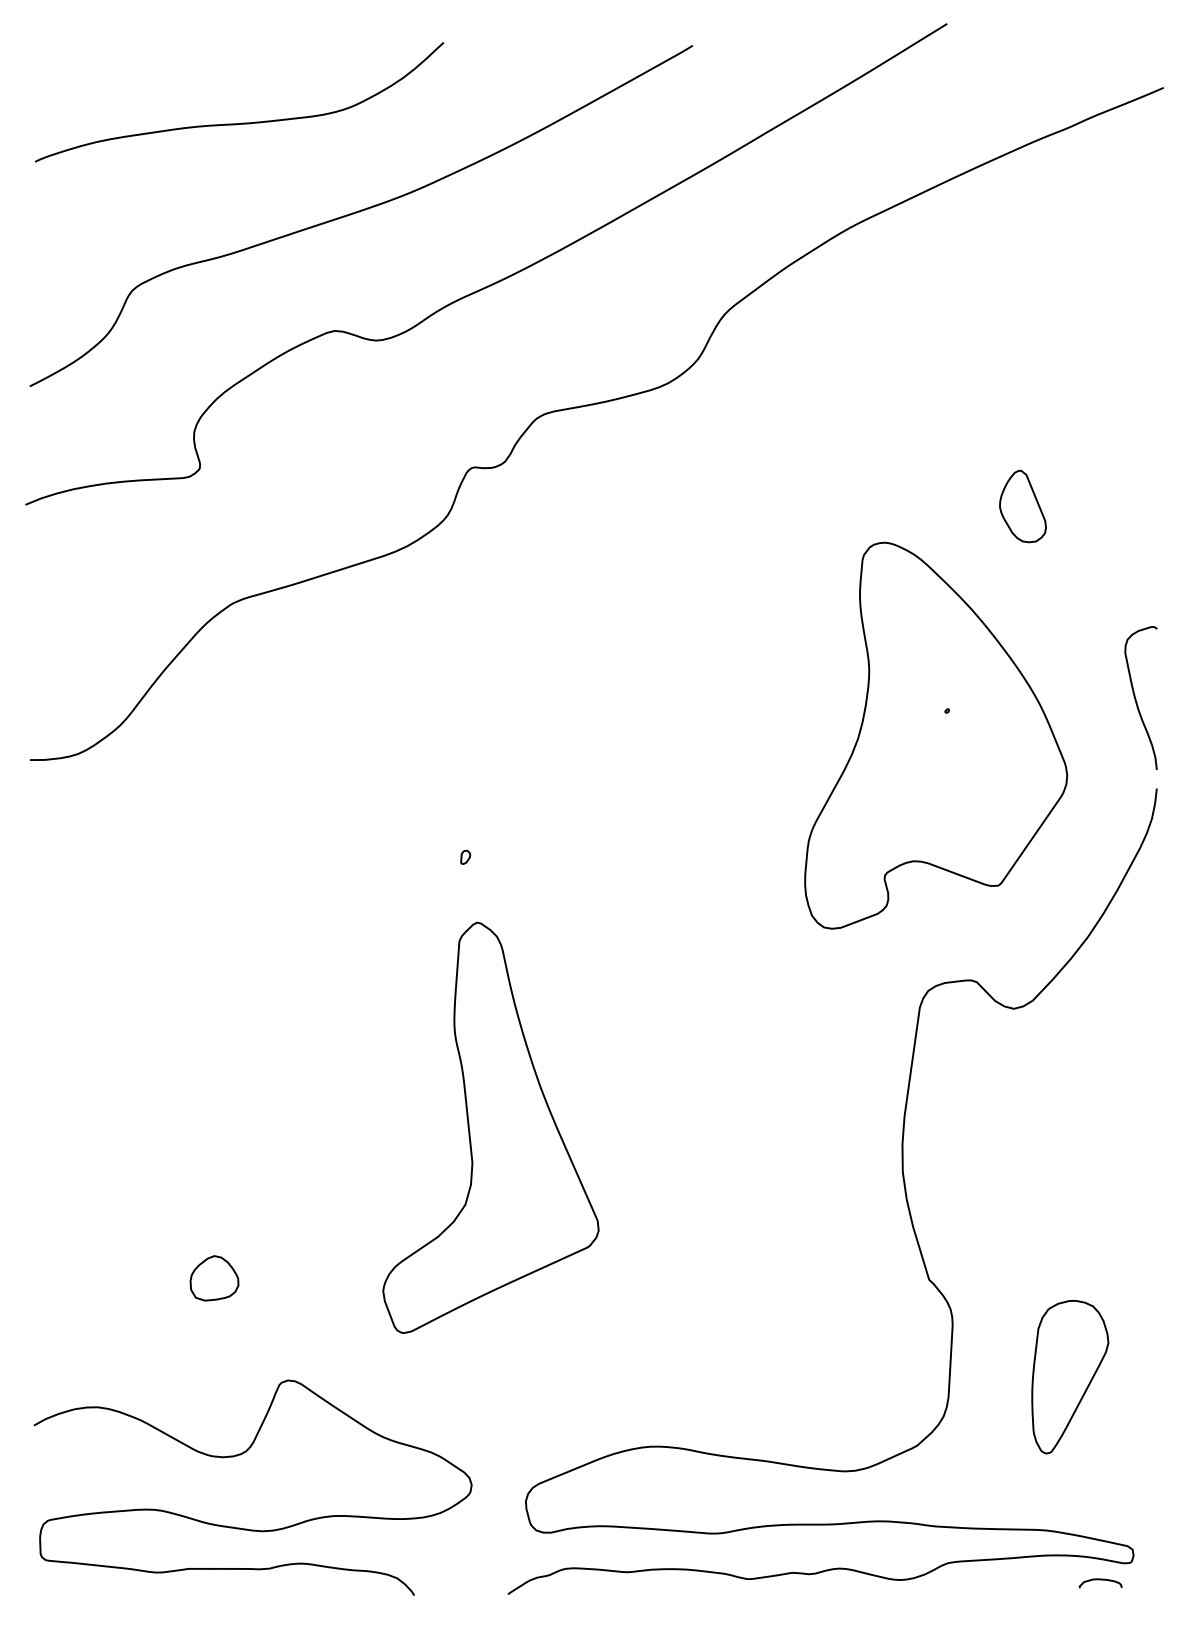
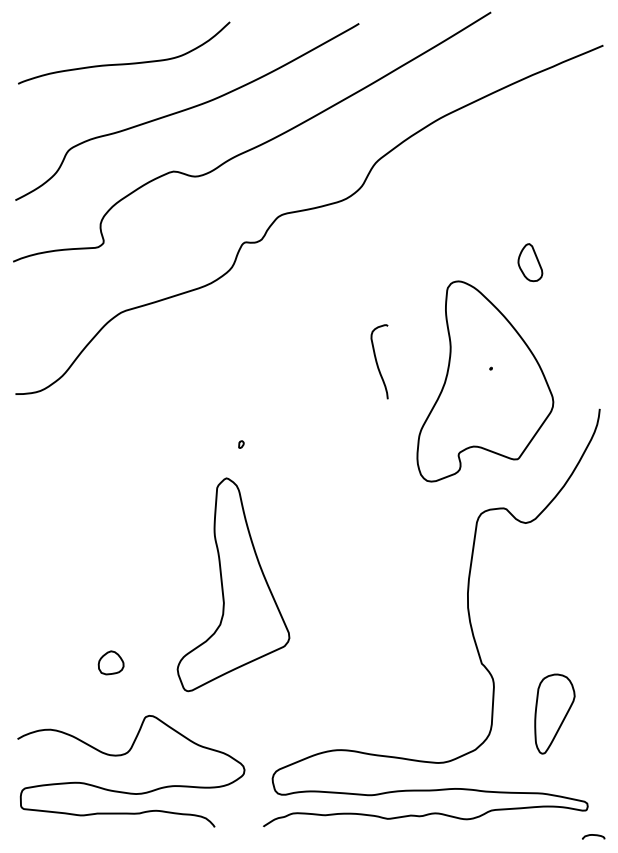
curve: (1136, 697) -> (377, 361), moved
part: (490, 1127) -> (233, 584), moved
curve: (1100, 1580) -> (593, 835), moved

